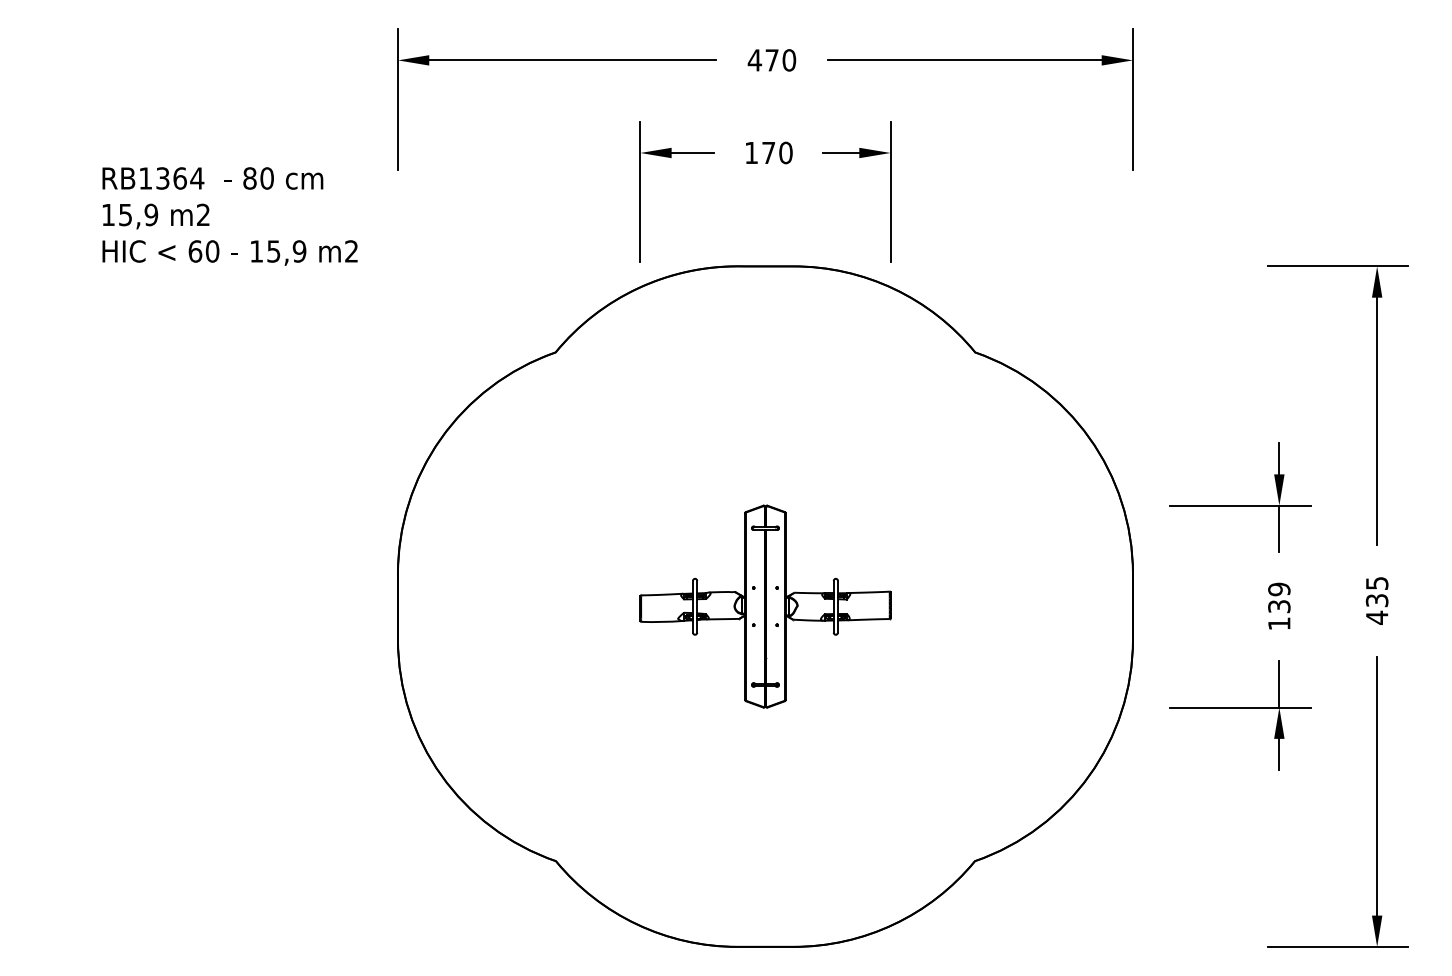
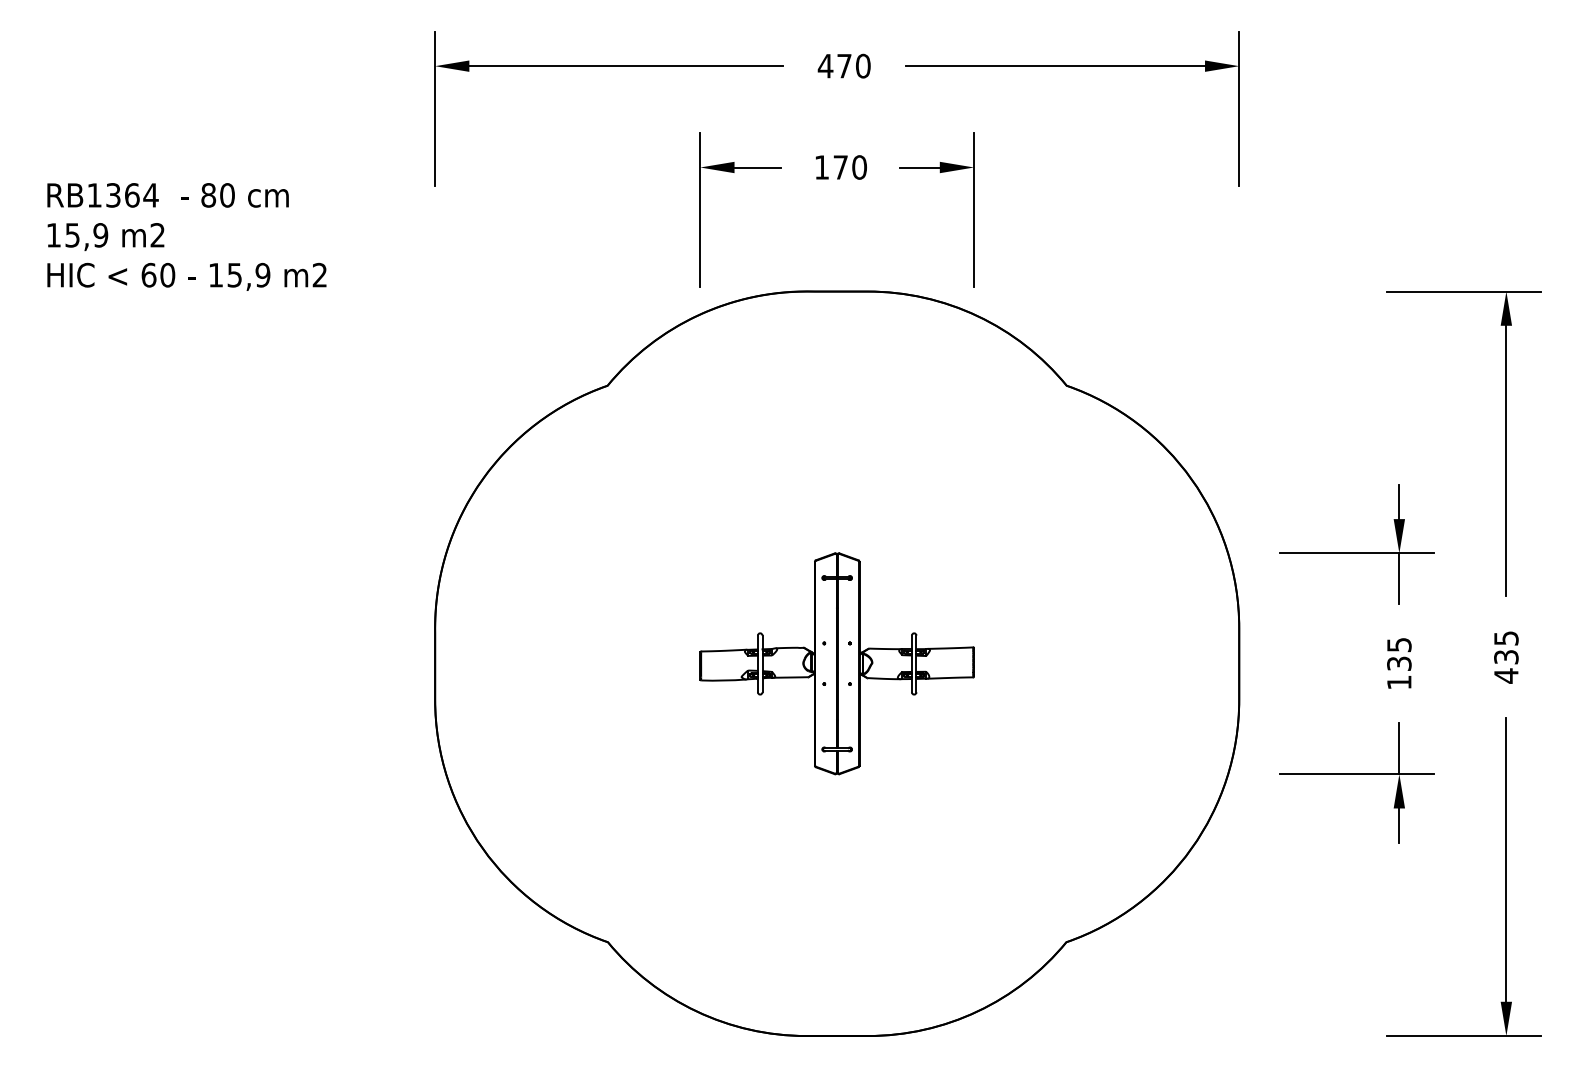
text: (229, 216) -> (186, 236), moved
text: (1279, 589) -> (1399, 645), 139 -> 135

